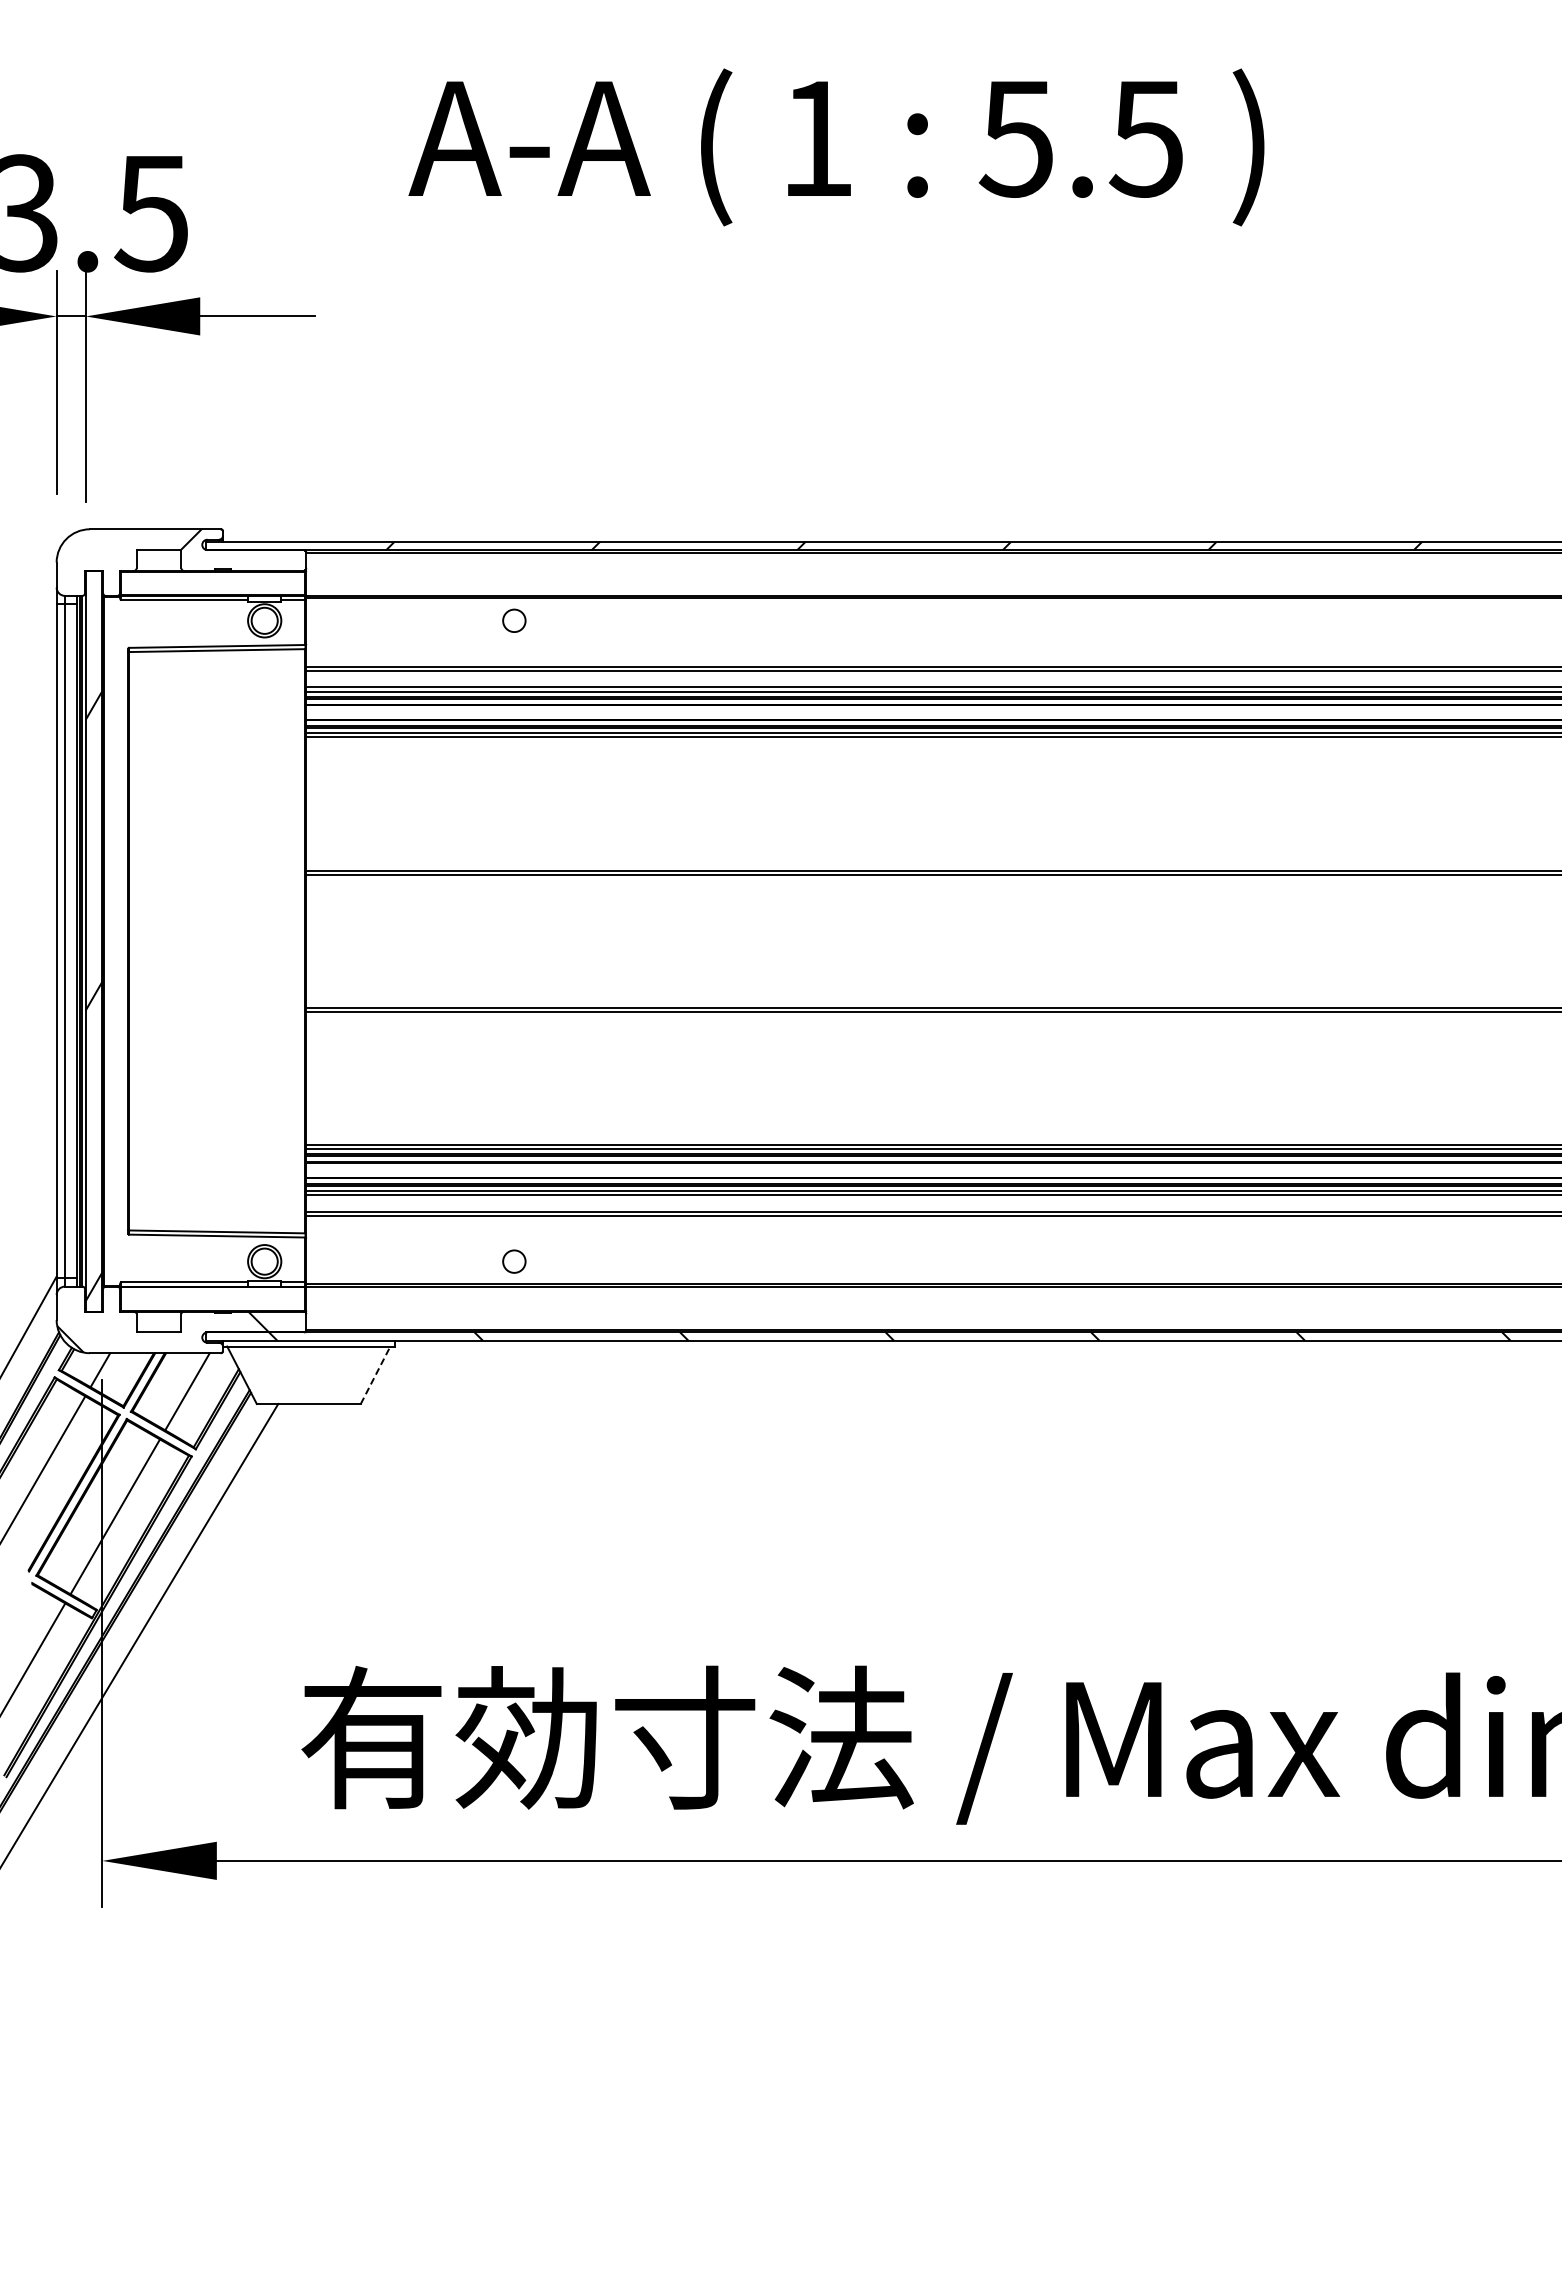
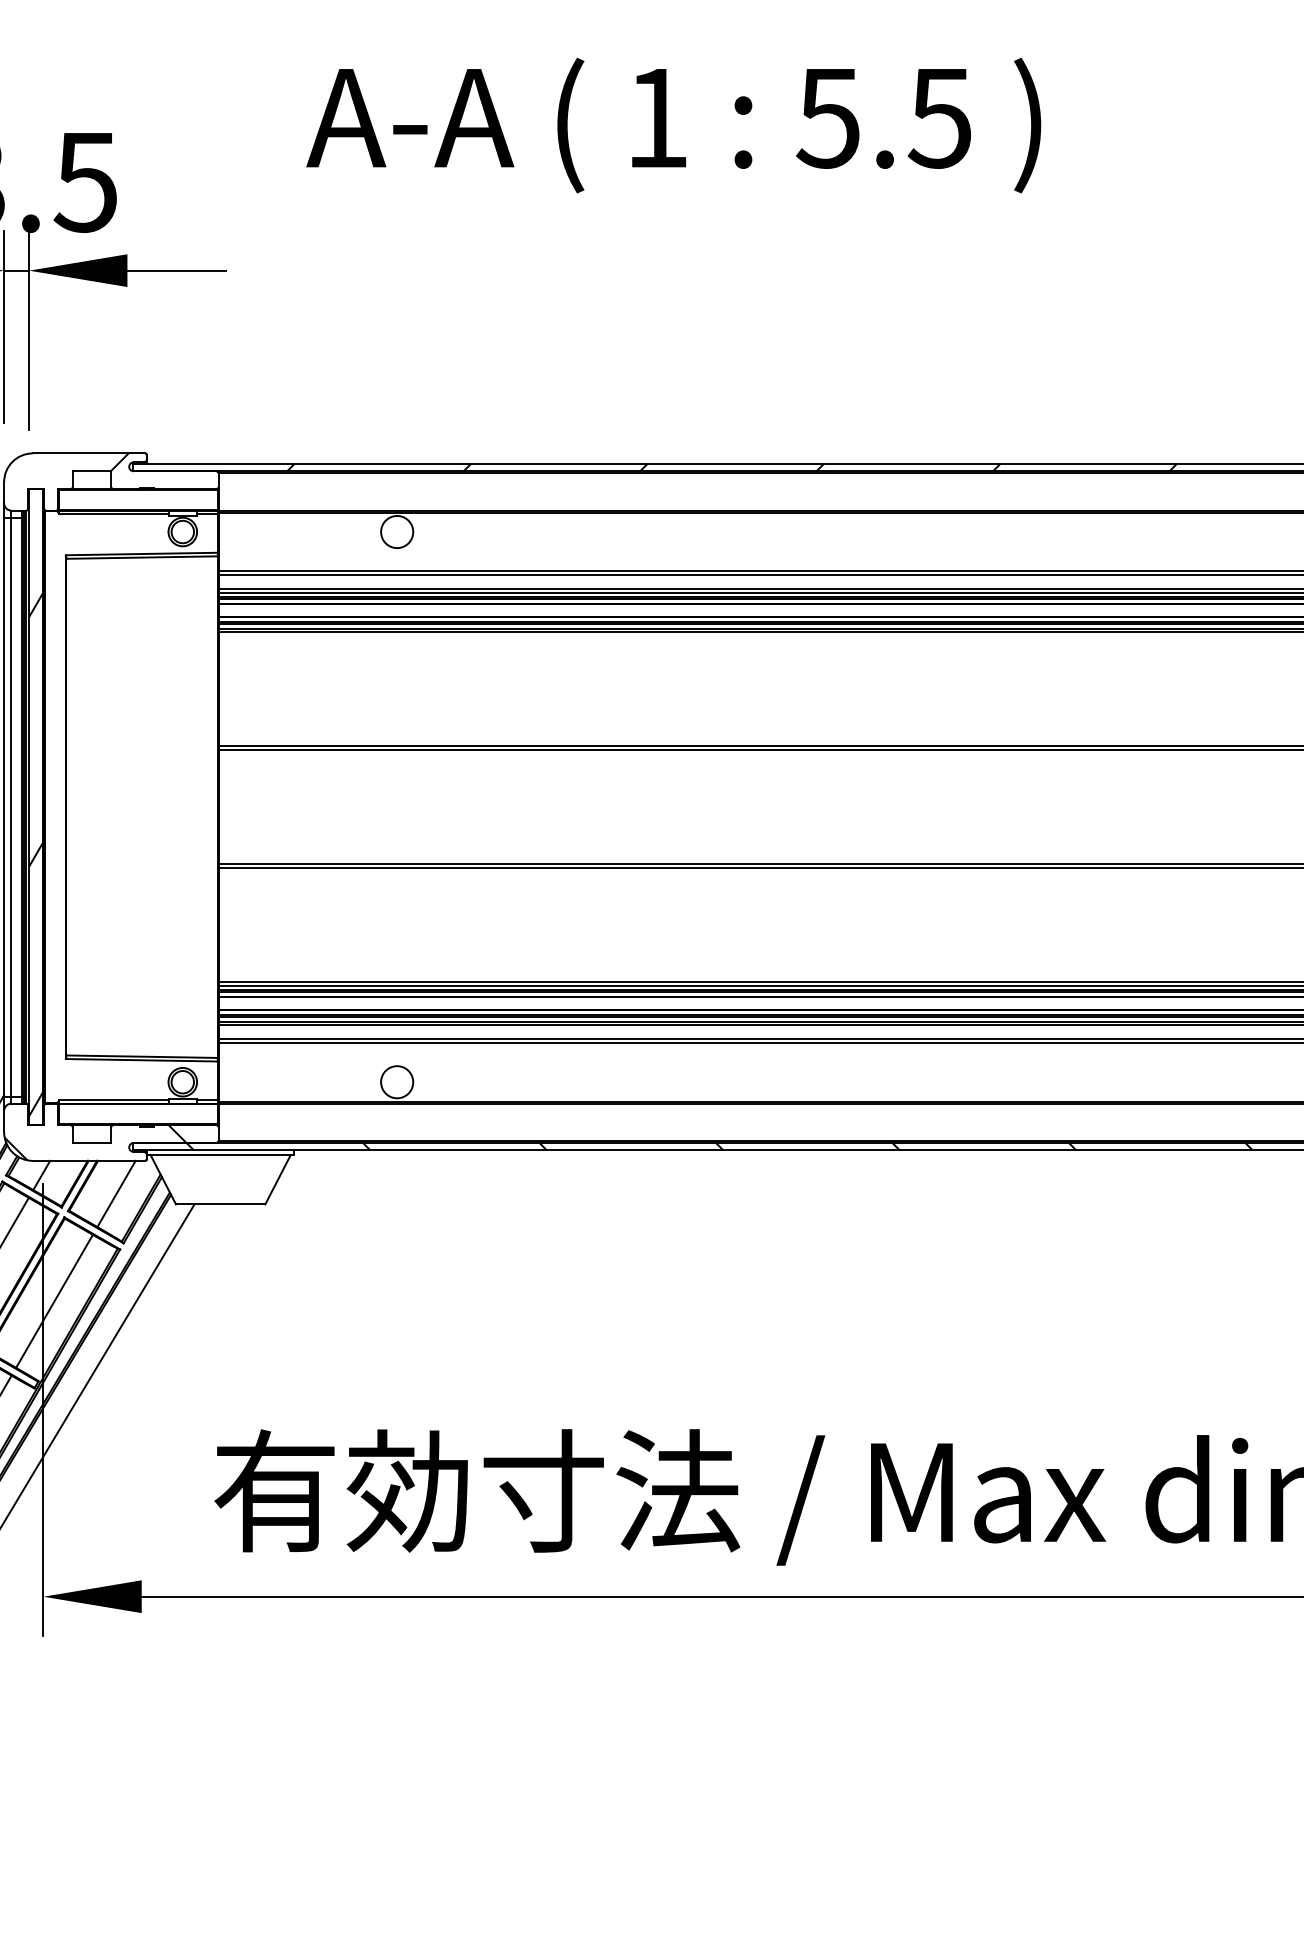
circle: (514, 620) -> (397, 531), size x1.67
circle: (514, 1261) -> (397, 1082), size x1.67
line: (375, 1374) -> (277, 1179), dashed -> solid

